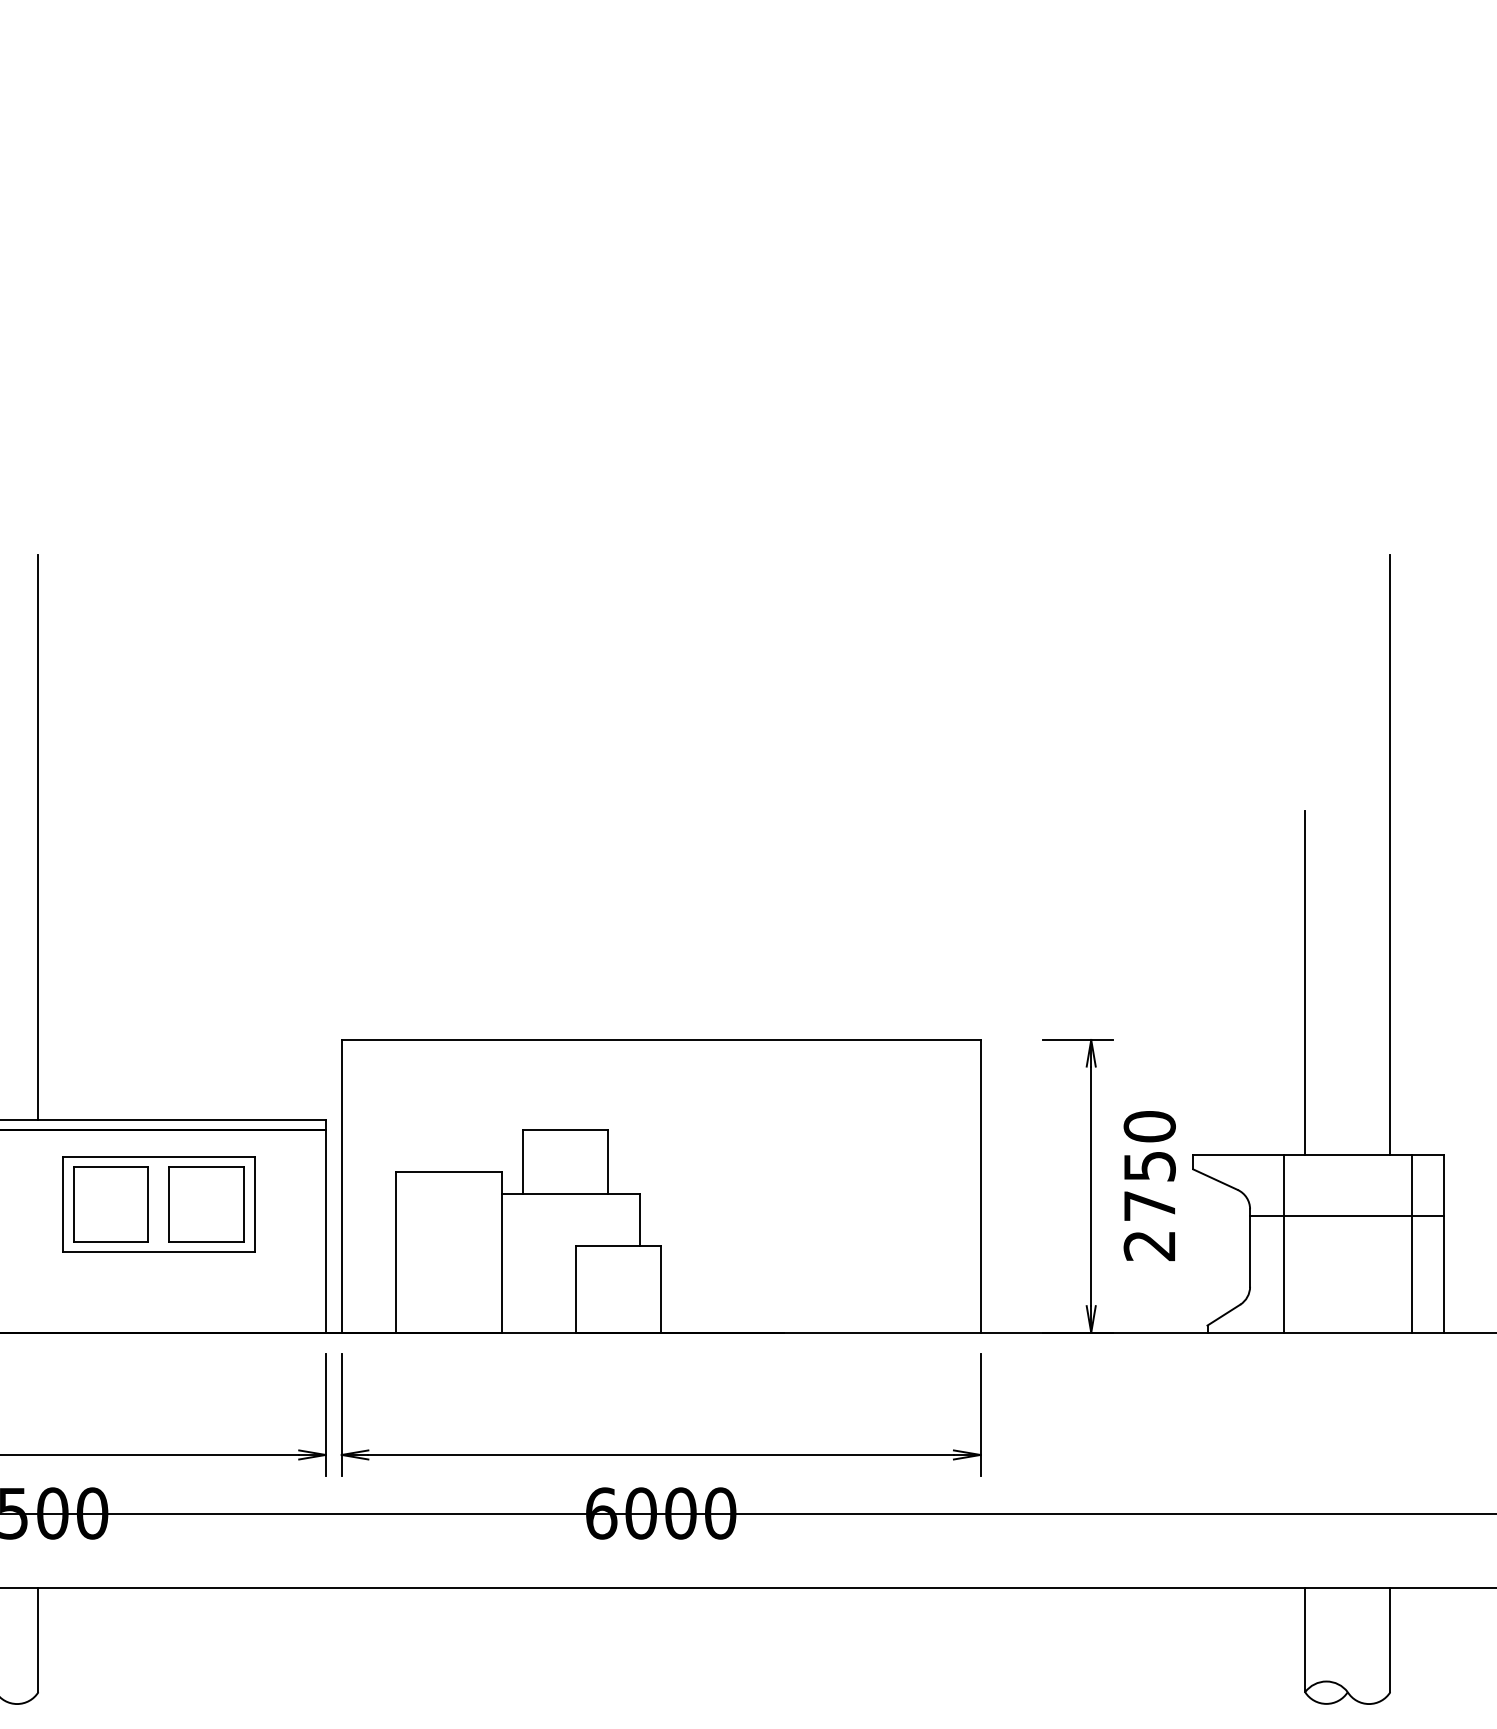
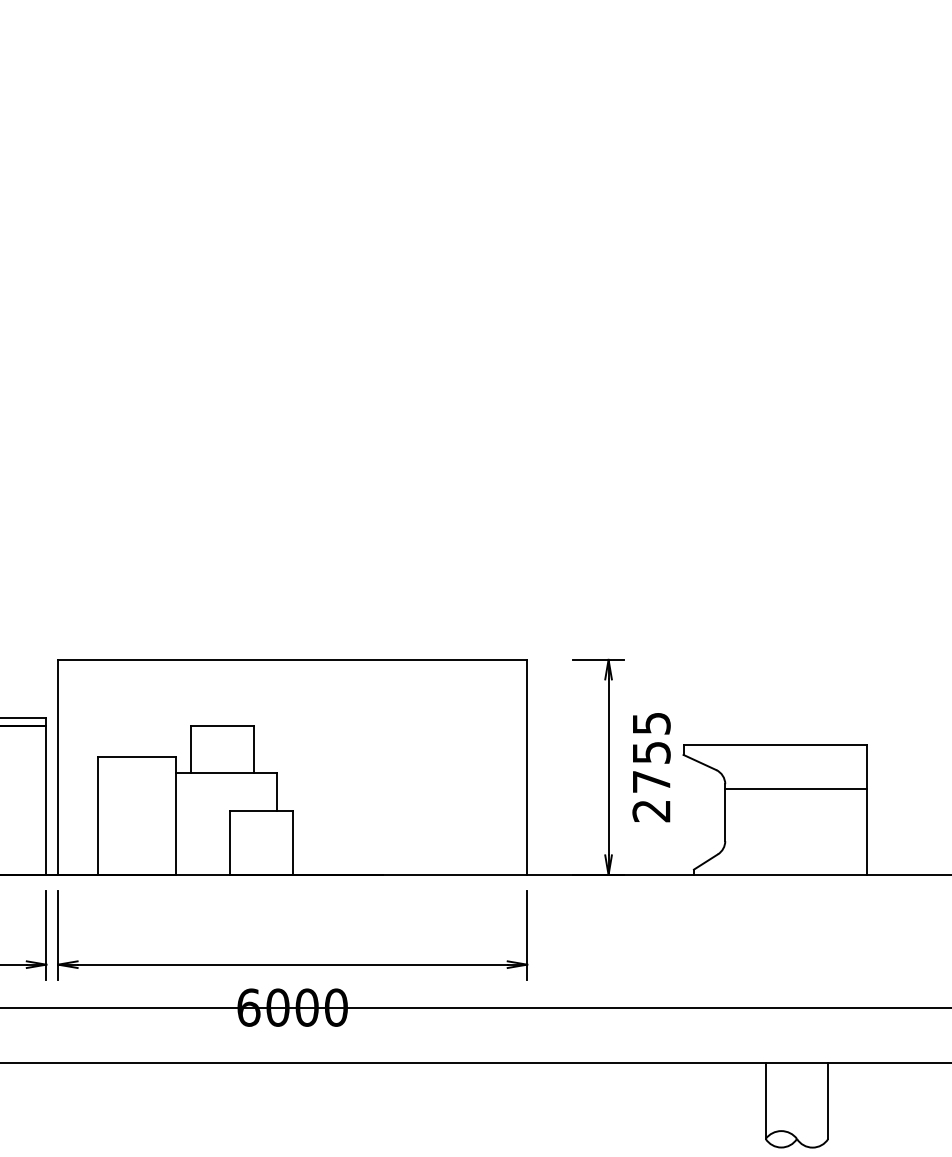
line: (1390, 855) -> (828, 524), removed
line: (1305, 982) -> (765, 617), removed
text: (1149, 1126) -> (651, 723), 2750 -> 2755
line: (1283, 1243) -> (749, 809), removed
line: (1411, 1243) -> (843, 809), removed

